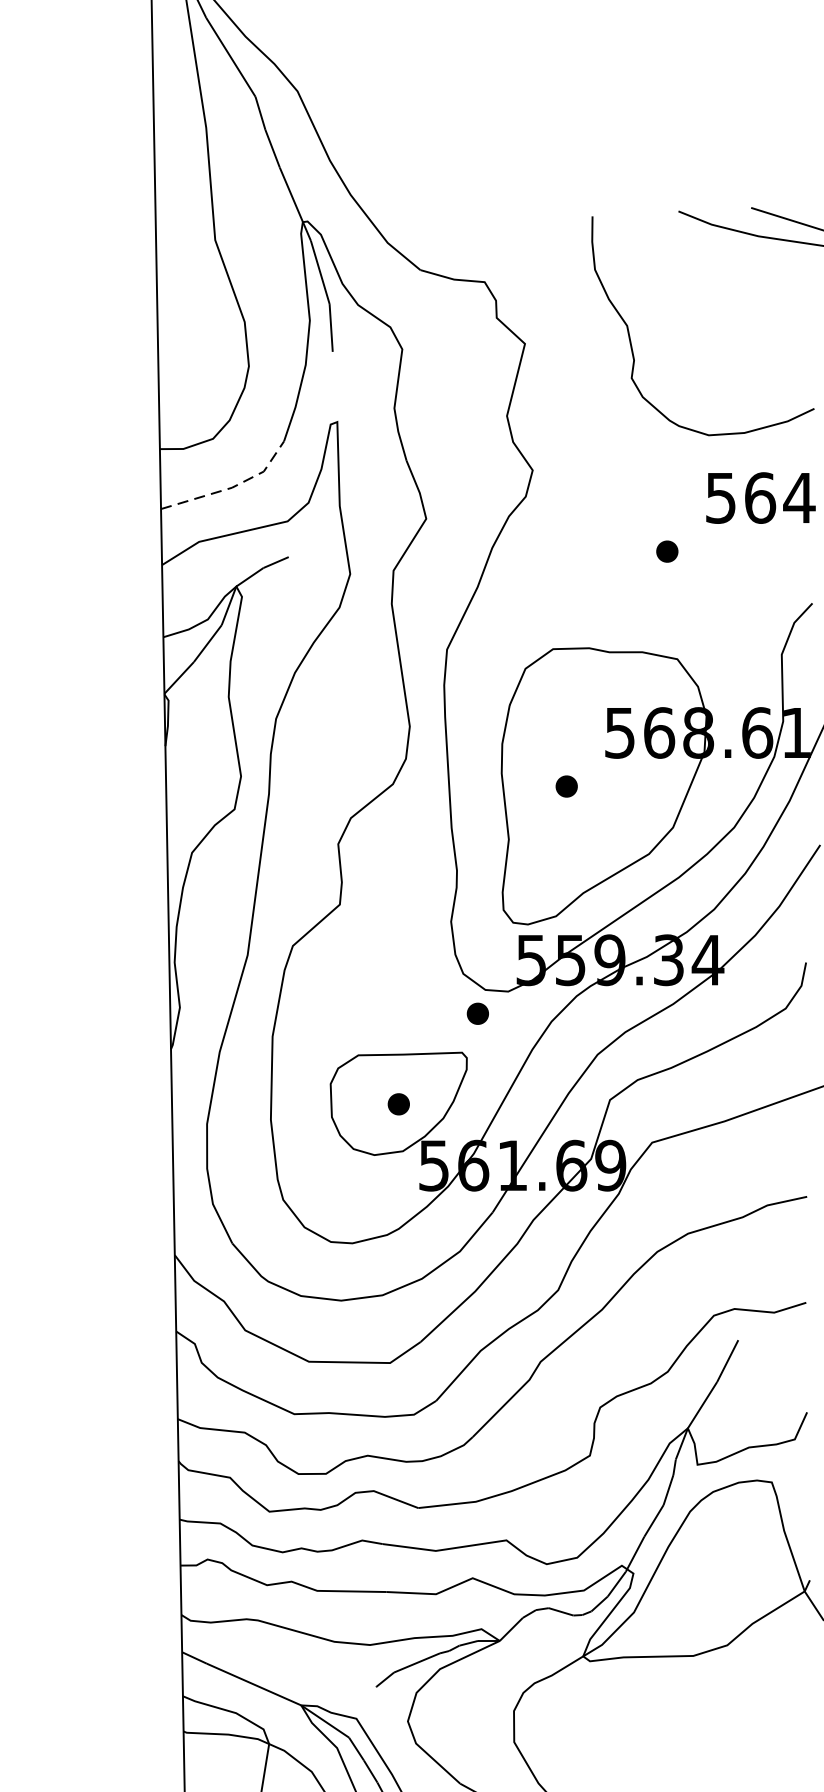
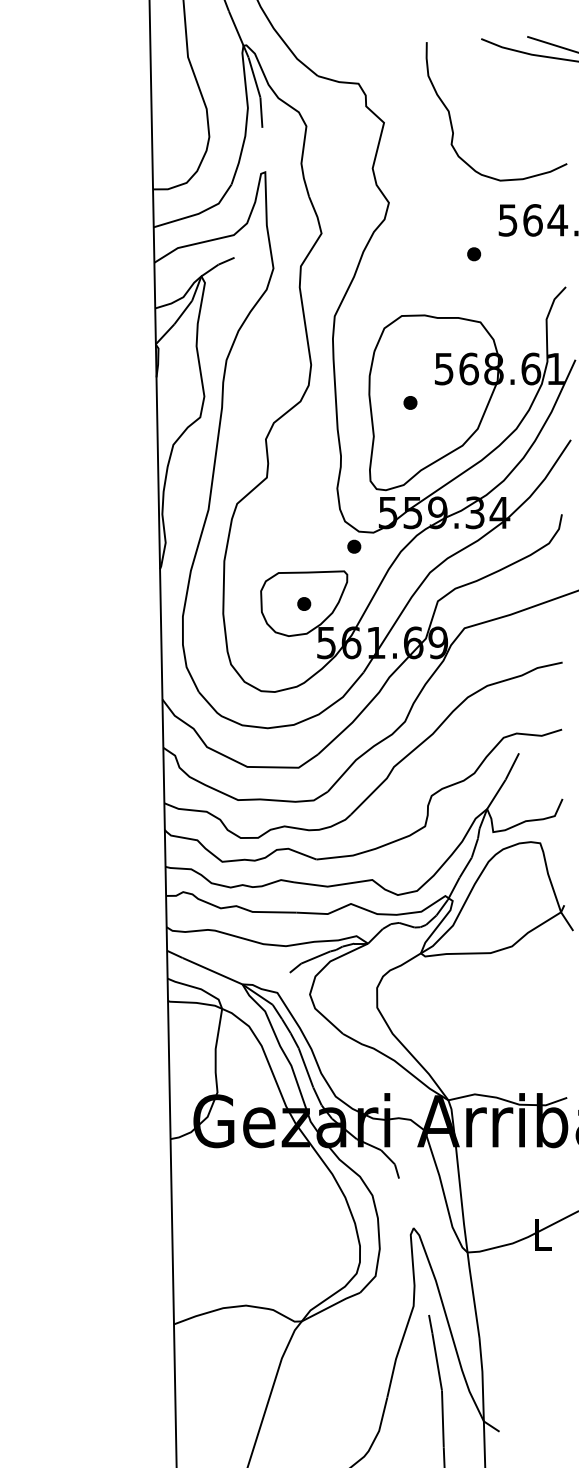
line: (231, 487) -> (198, 213), dashed -> solid

